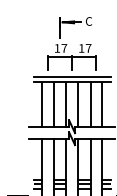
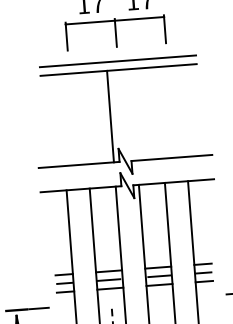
line: (42, 103) -> (62, 118), removed
line: (53, 103) -> (84, 117), removed
line: (77, 103) -> (132, 113), removed
line: (90, 103) -> (159, 111), removed
line: (102, 103) -> (183, 109), removed

